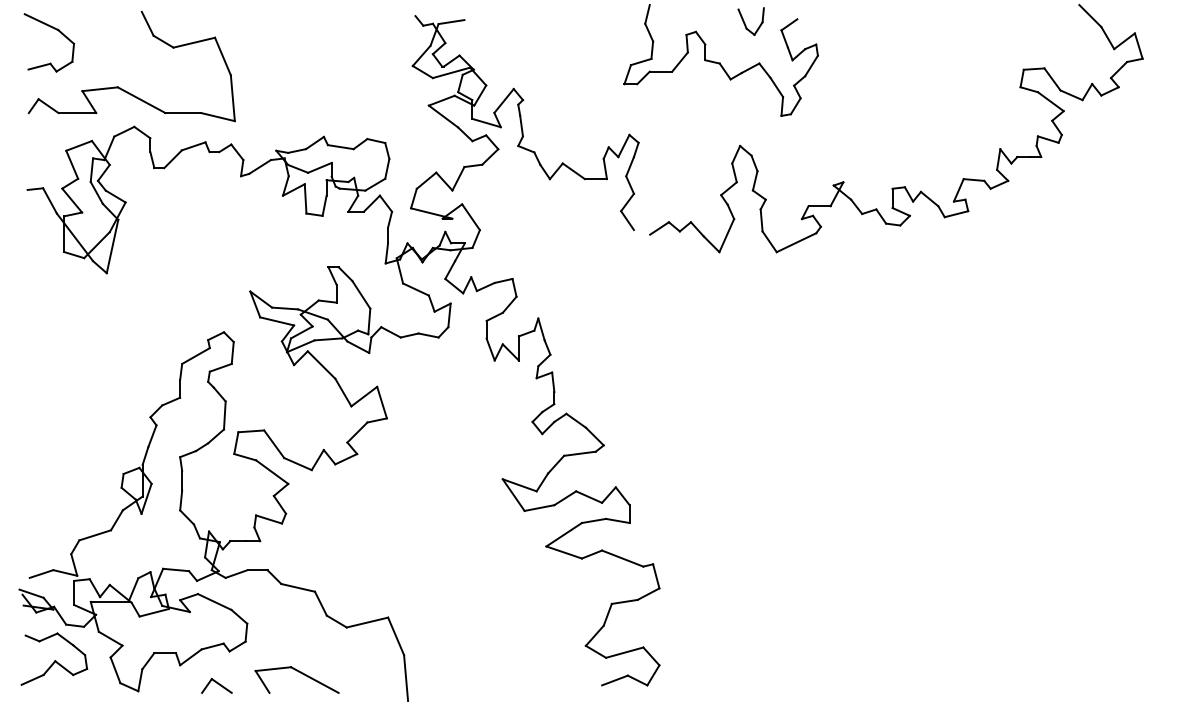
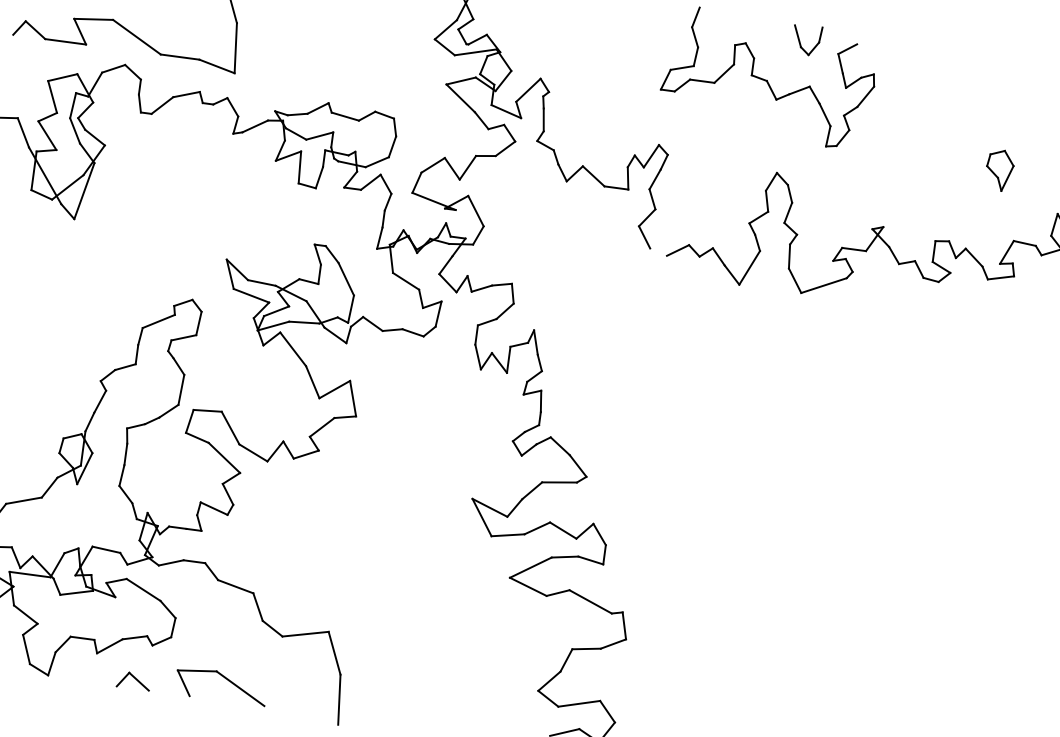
part: (942, 116) -> (999, 170), added

